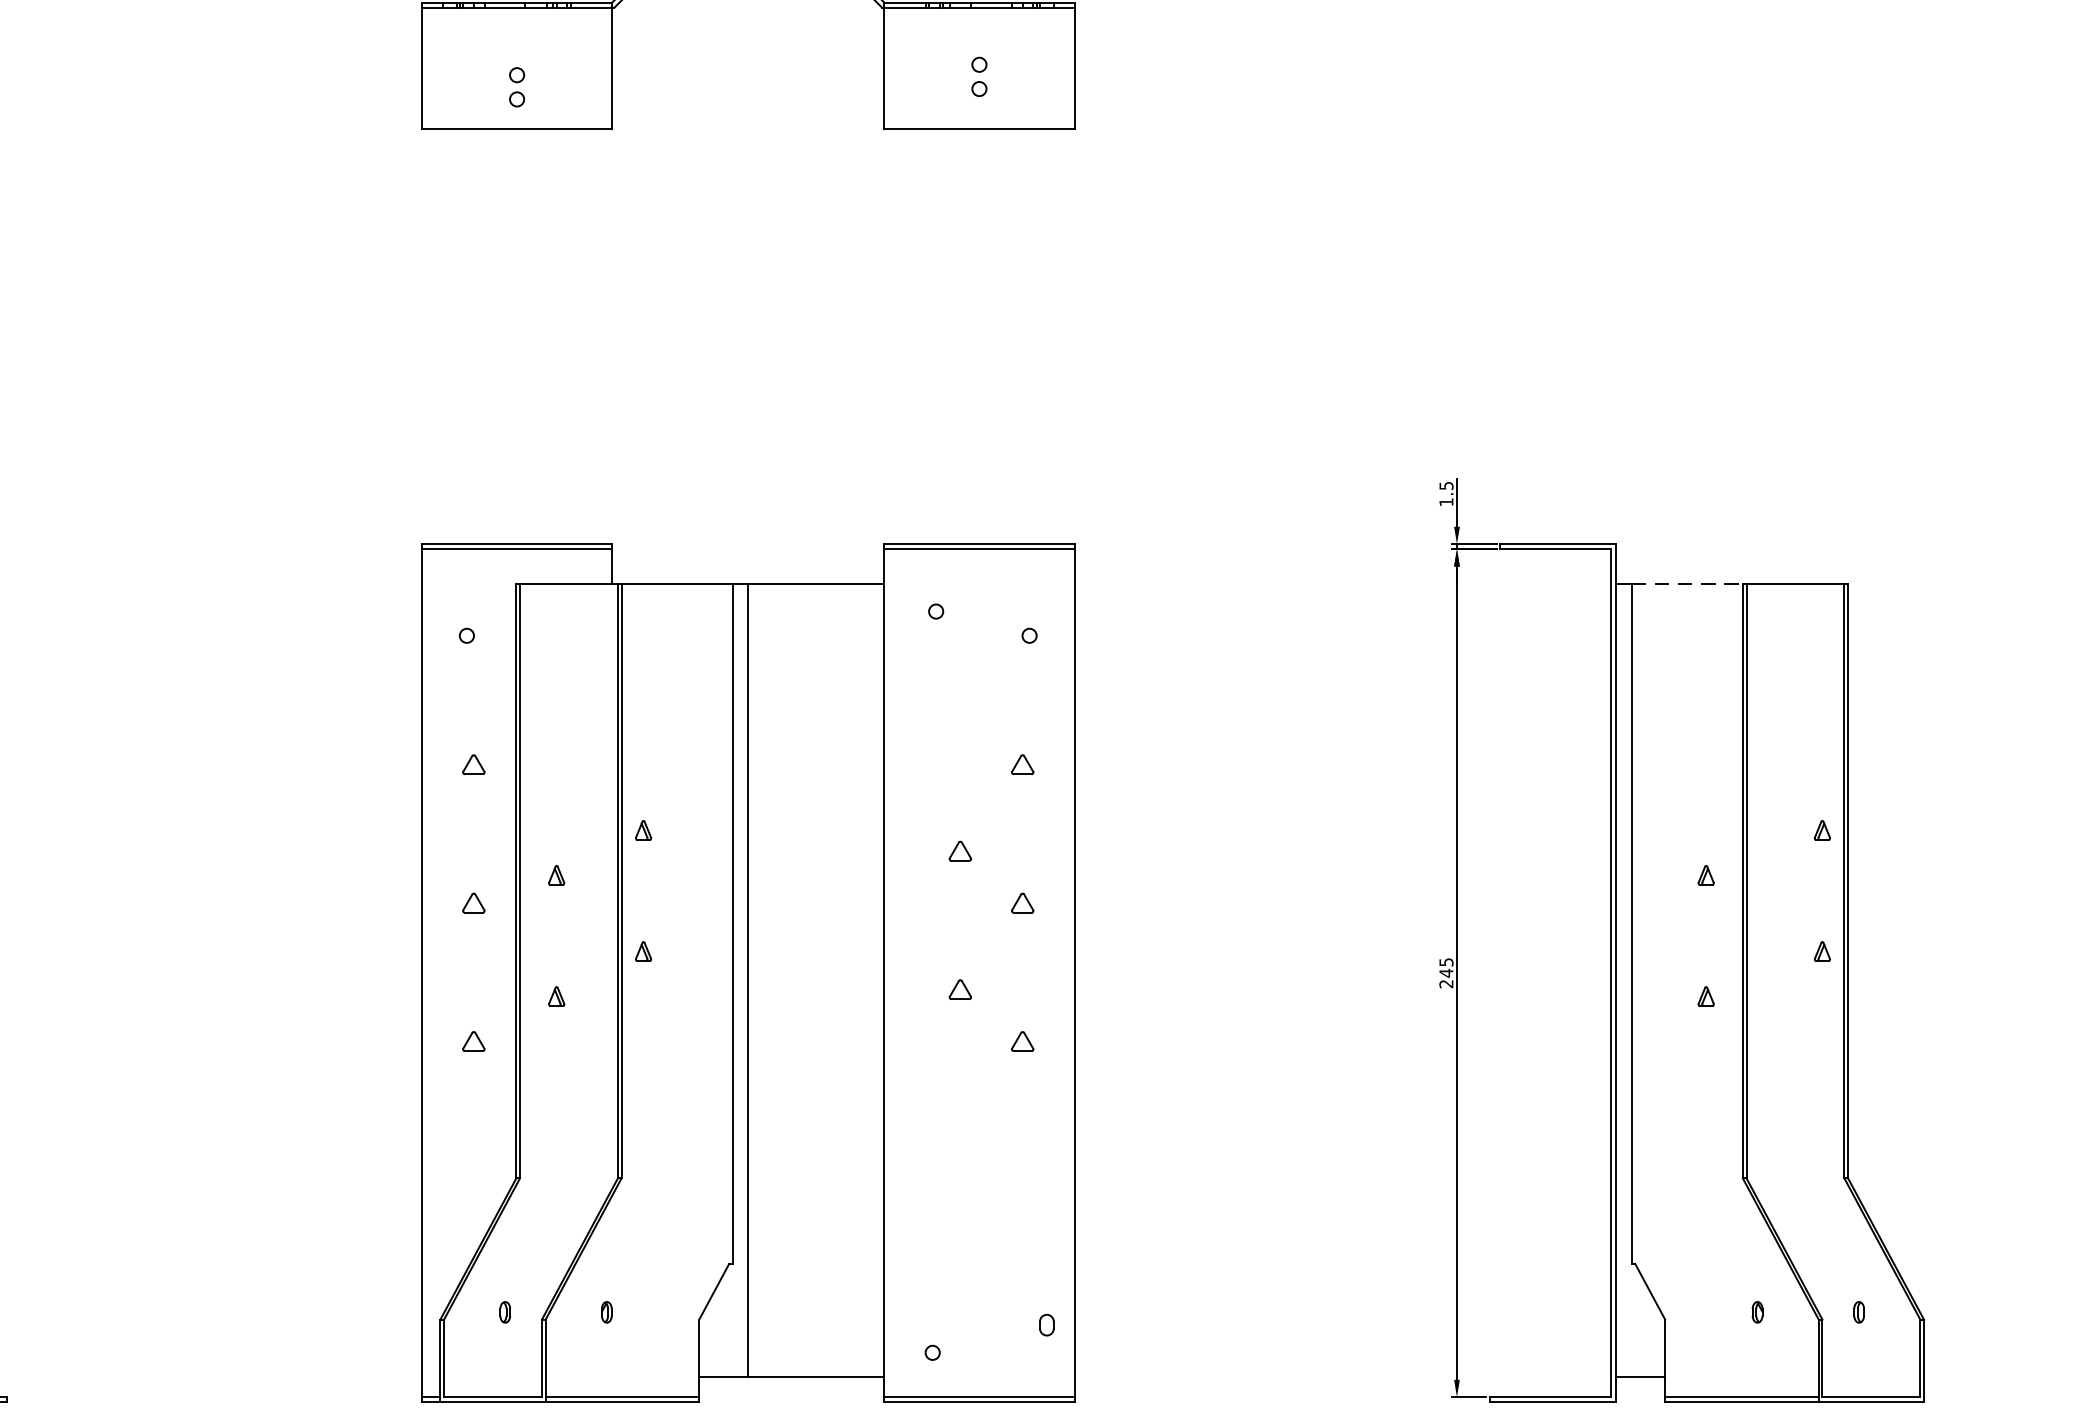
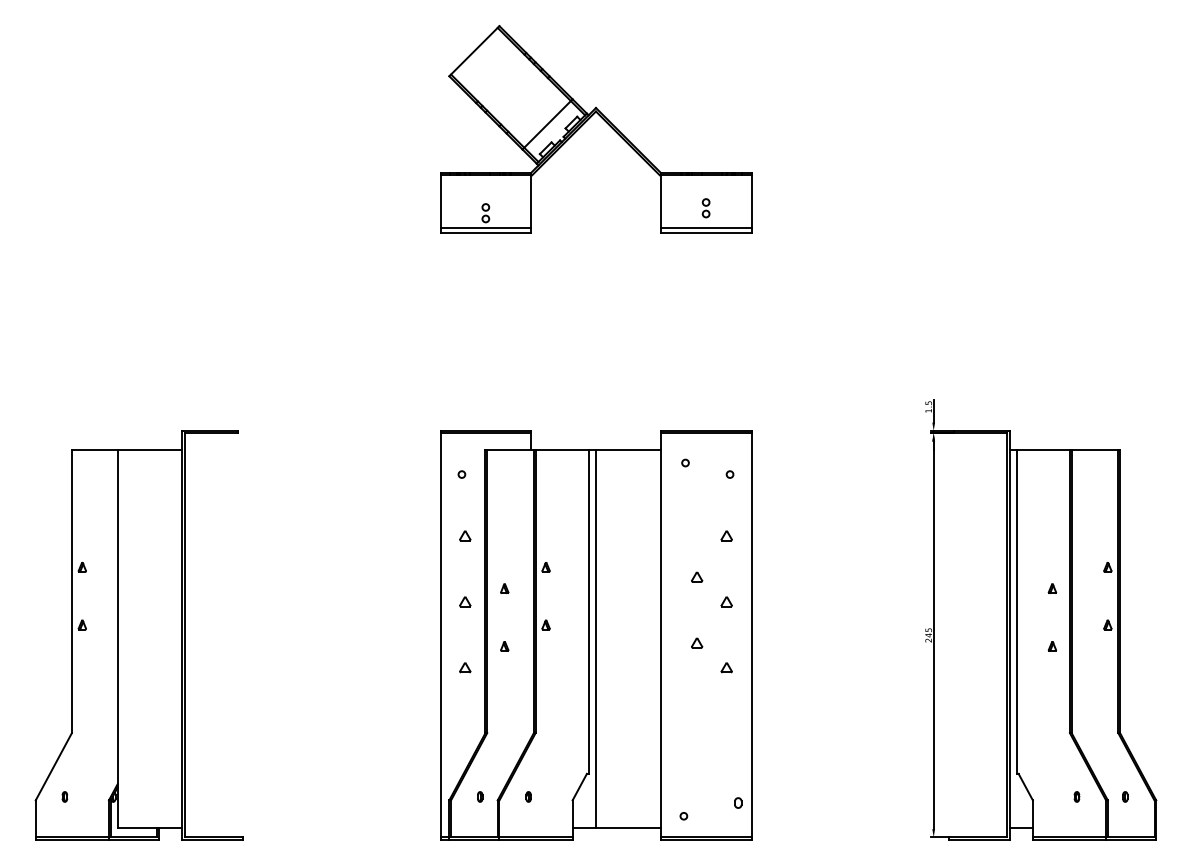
line: (516, 119) -> (485, 228), added
line: (978, 119) -> (705, 228), added
line: (1687, 583) -> (1043, 449), dashed -> solid

